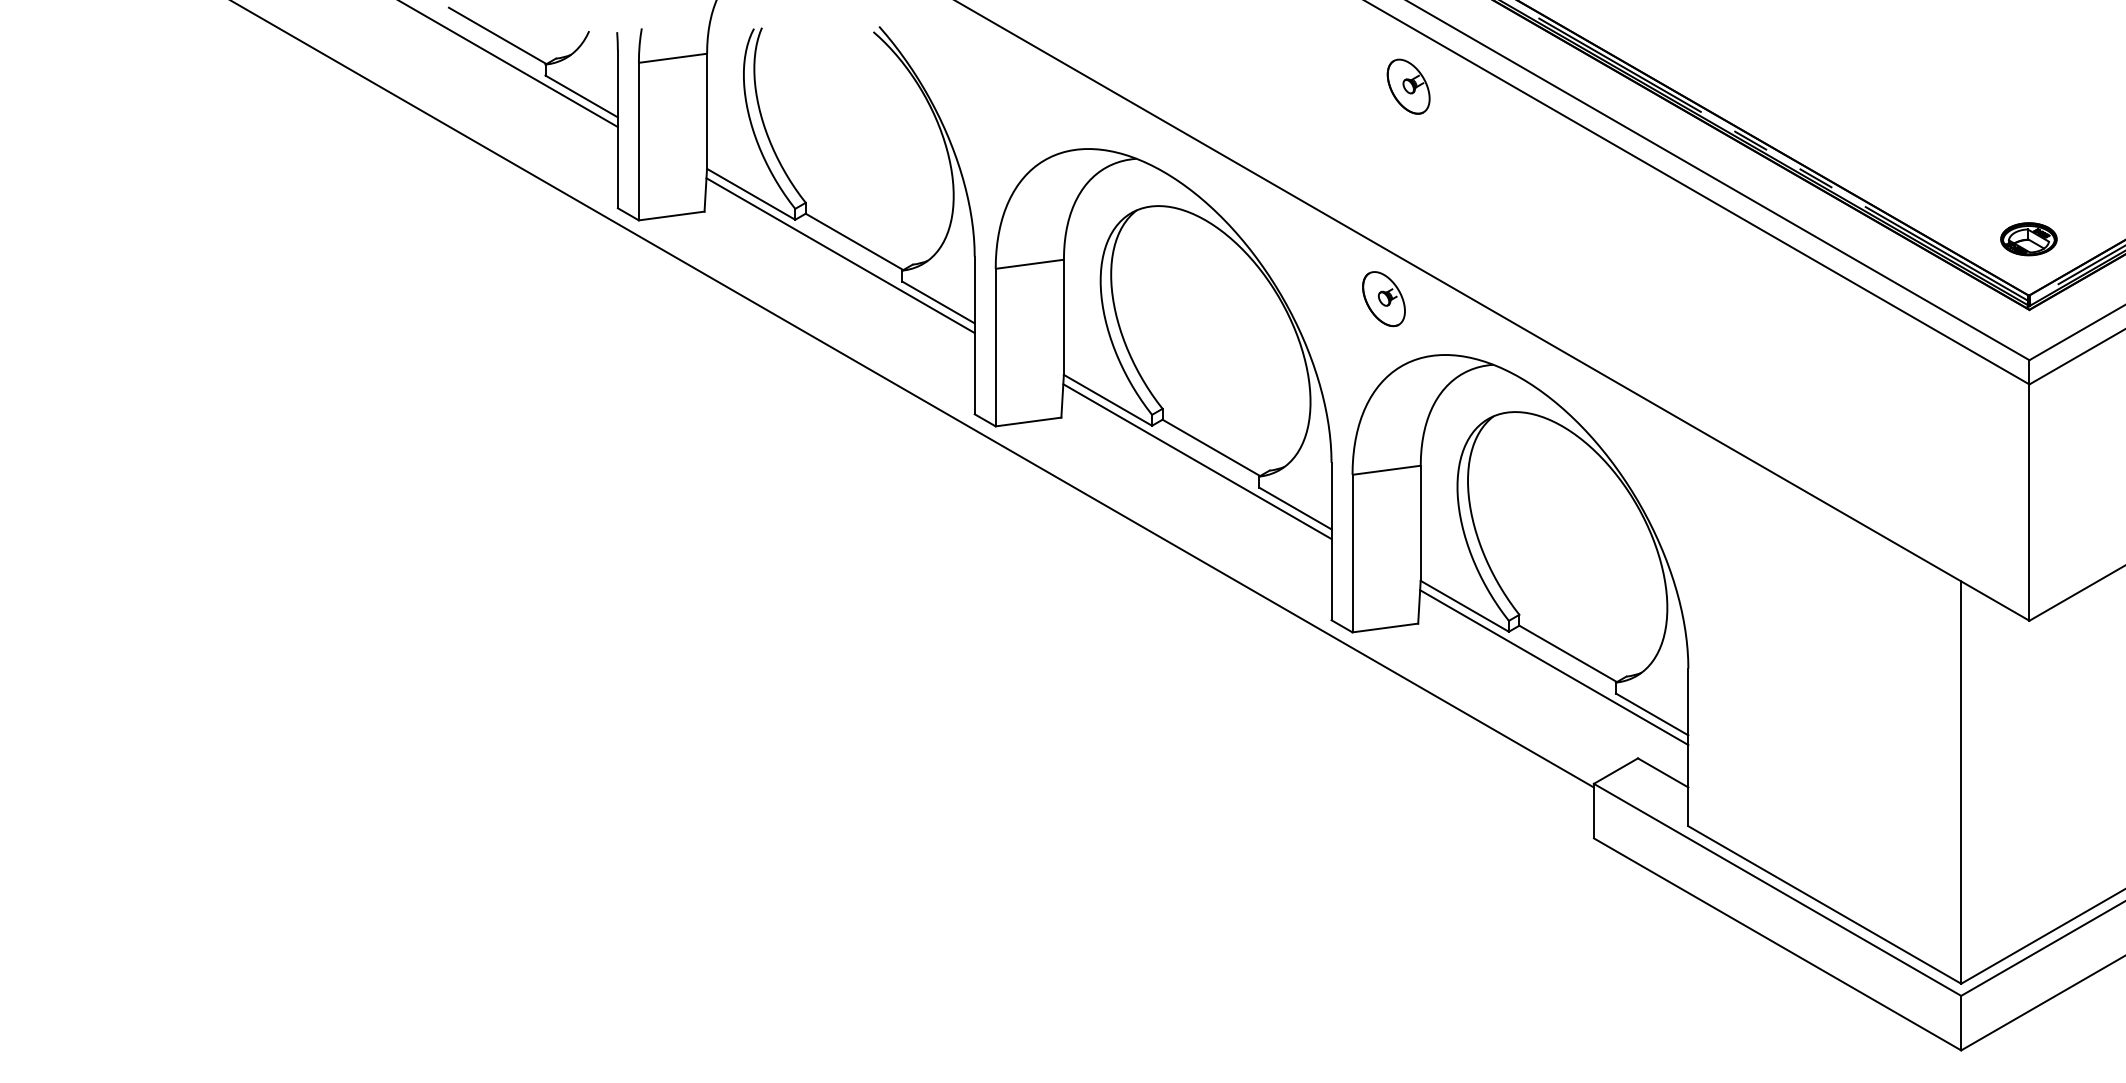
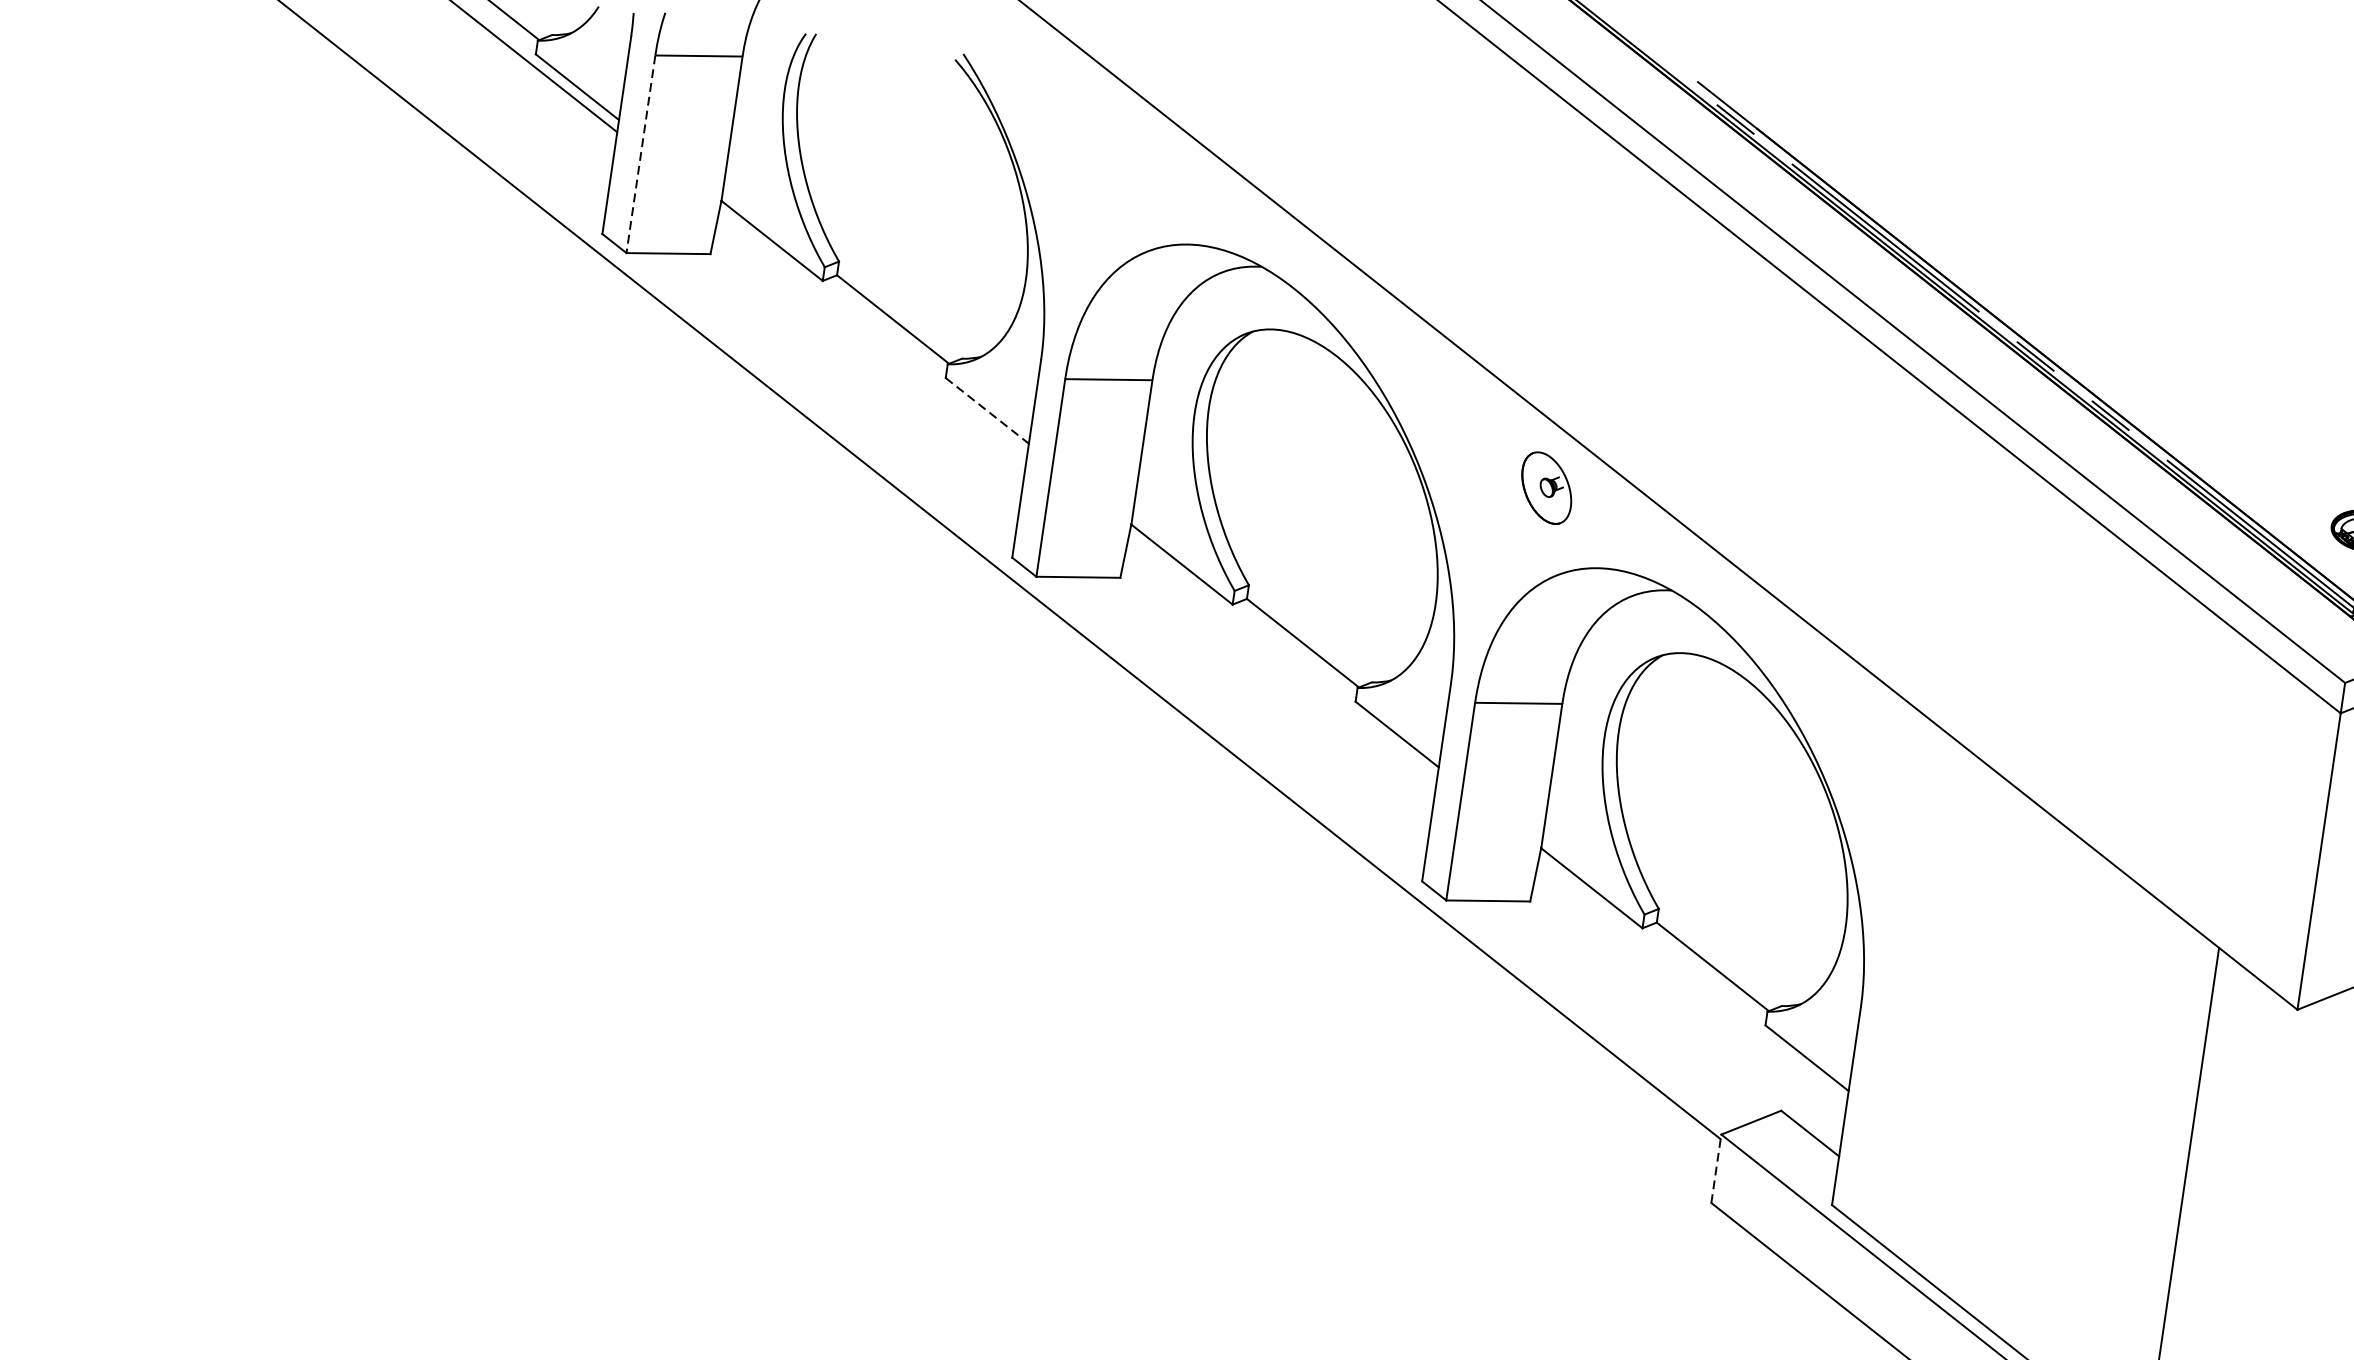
part: (1408, 86) -> (1616, 225), removed
line: (638, 141) -> (640, 154), solid -> dashed
line: (840, 255) -> (872, 334), removed
line: (938, 302) -> (987, 410), solid -> dashed
line: (1197, 461) -> (1283, 657), removed
line: (1554, 667) -> (1693, 981), removed
line: (1593, 810) -> (1715, 1167), solid -> dashed

